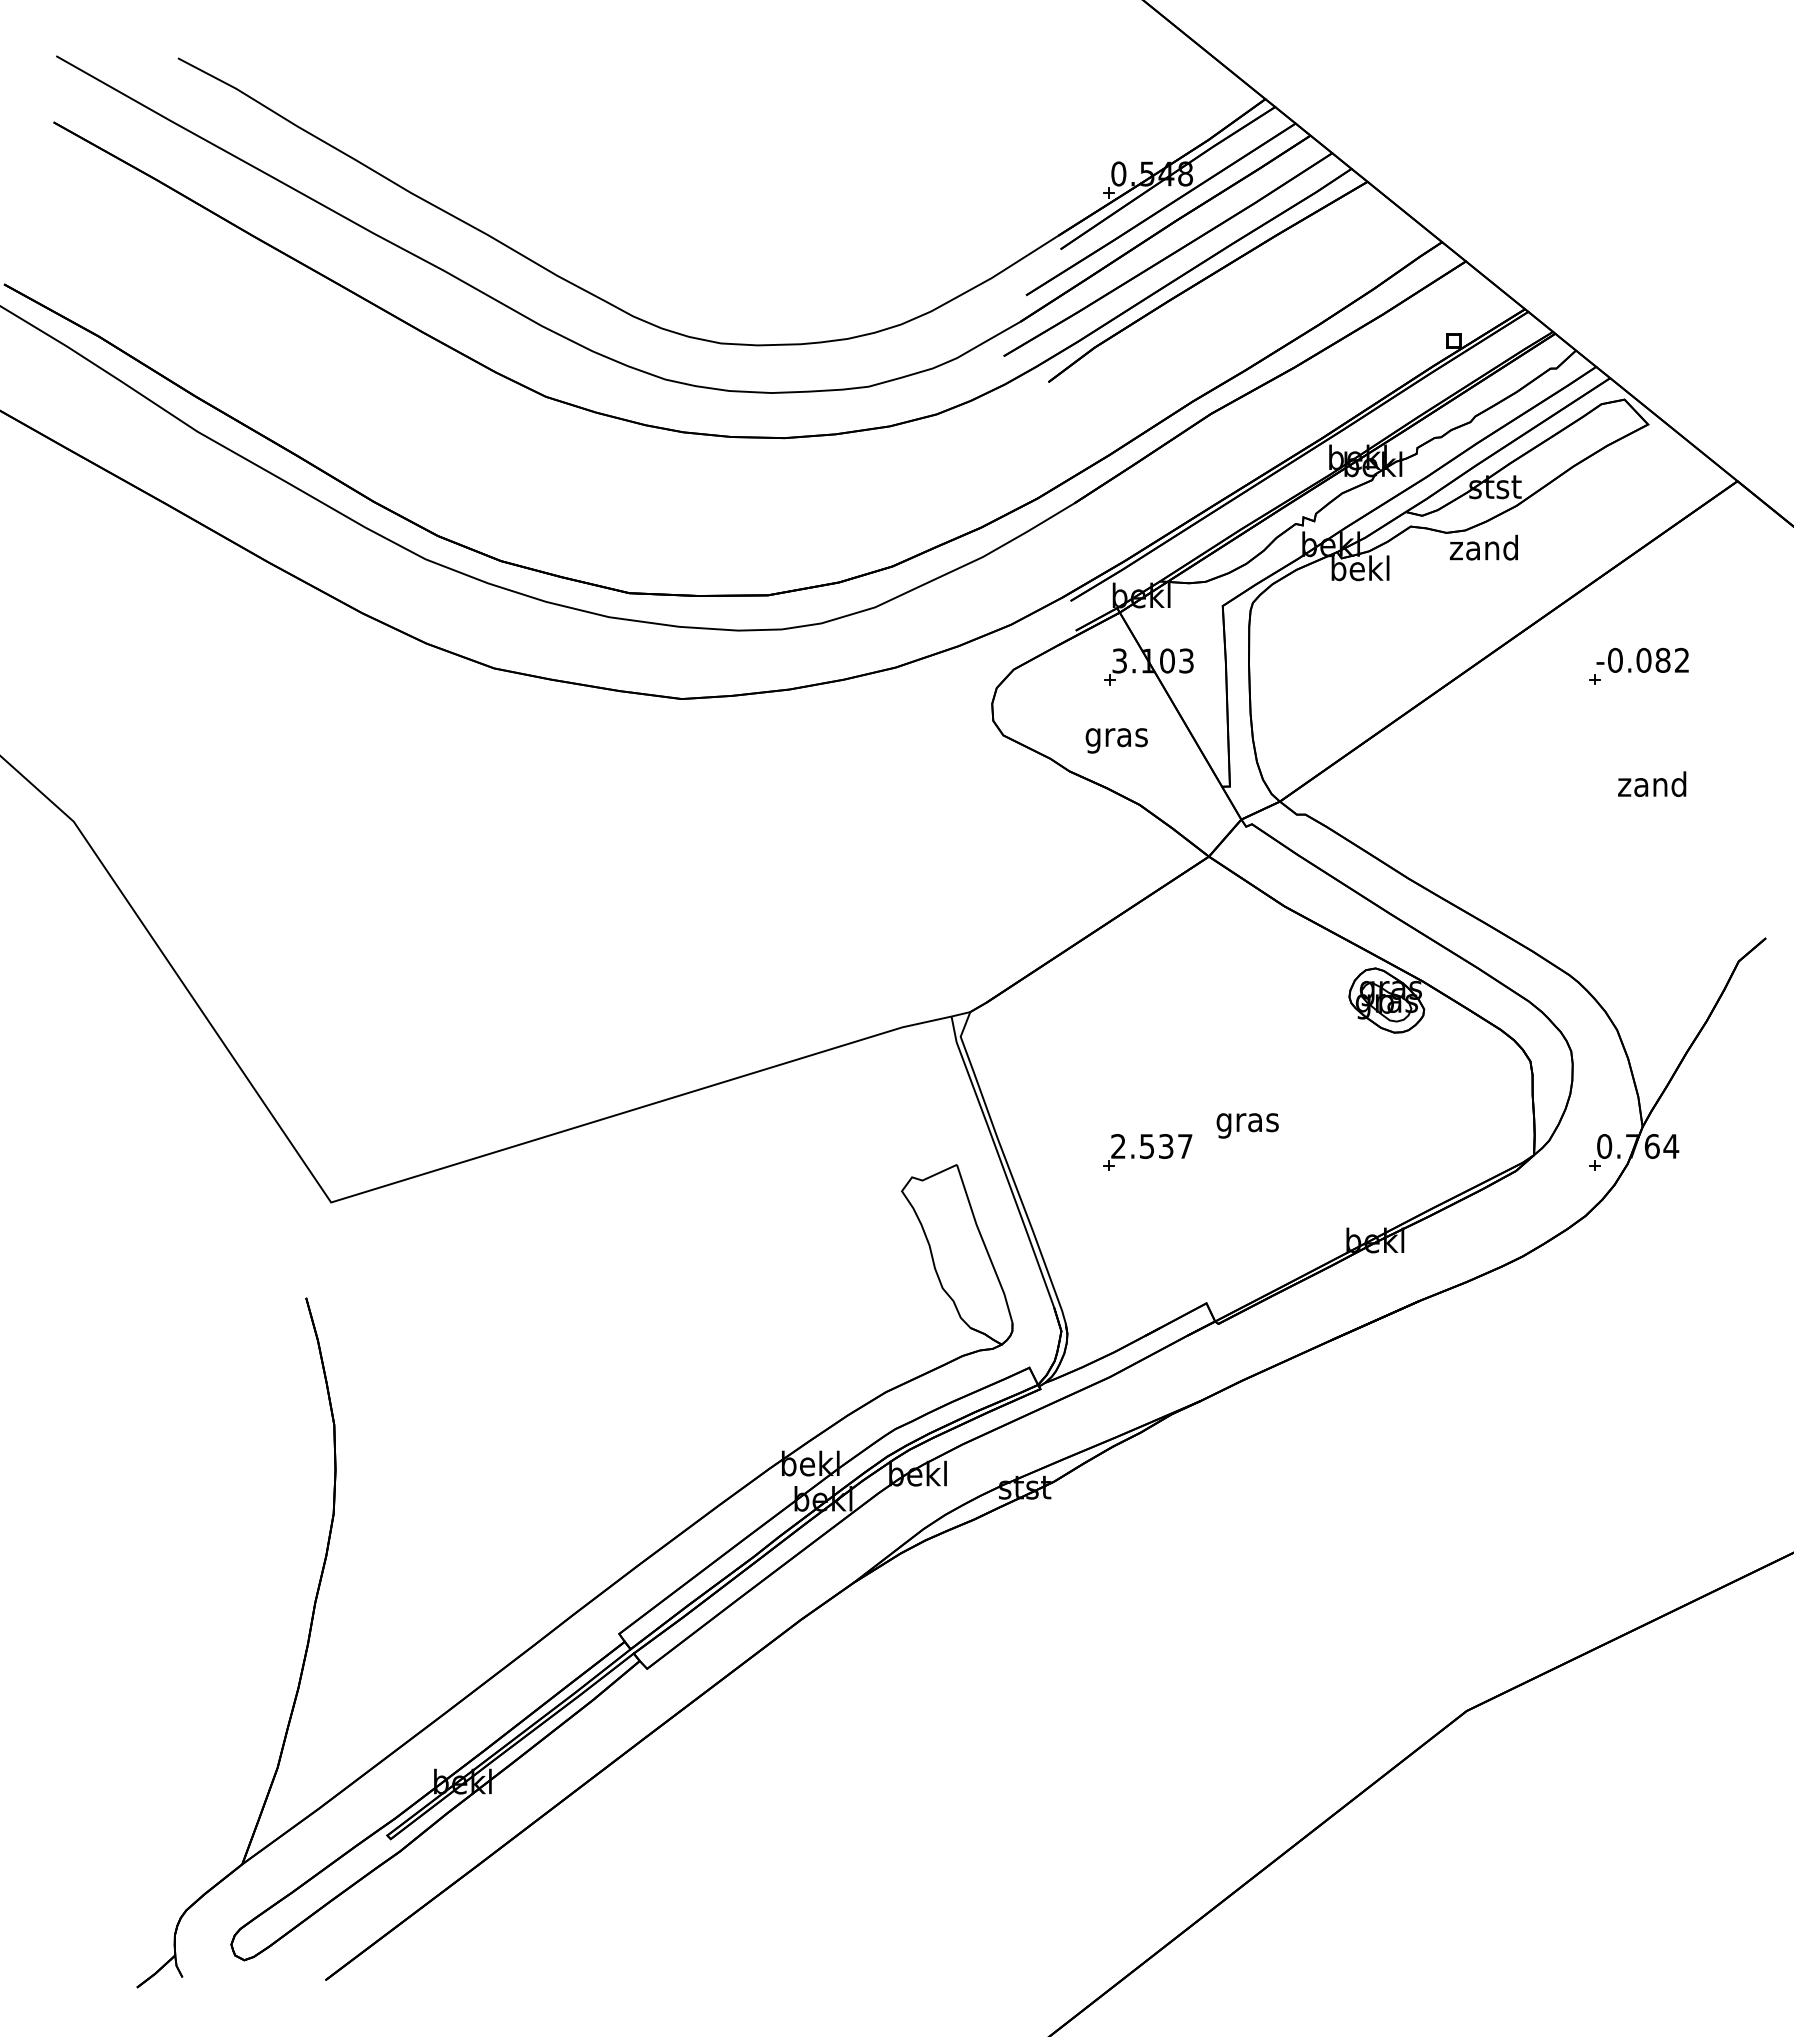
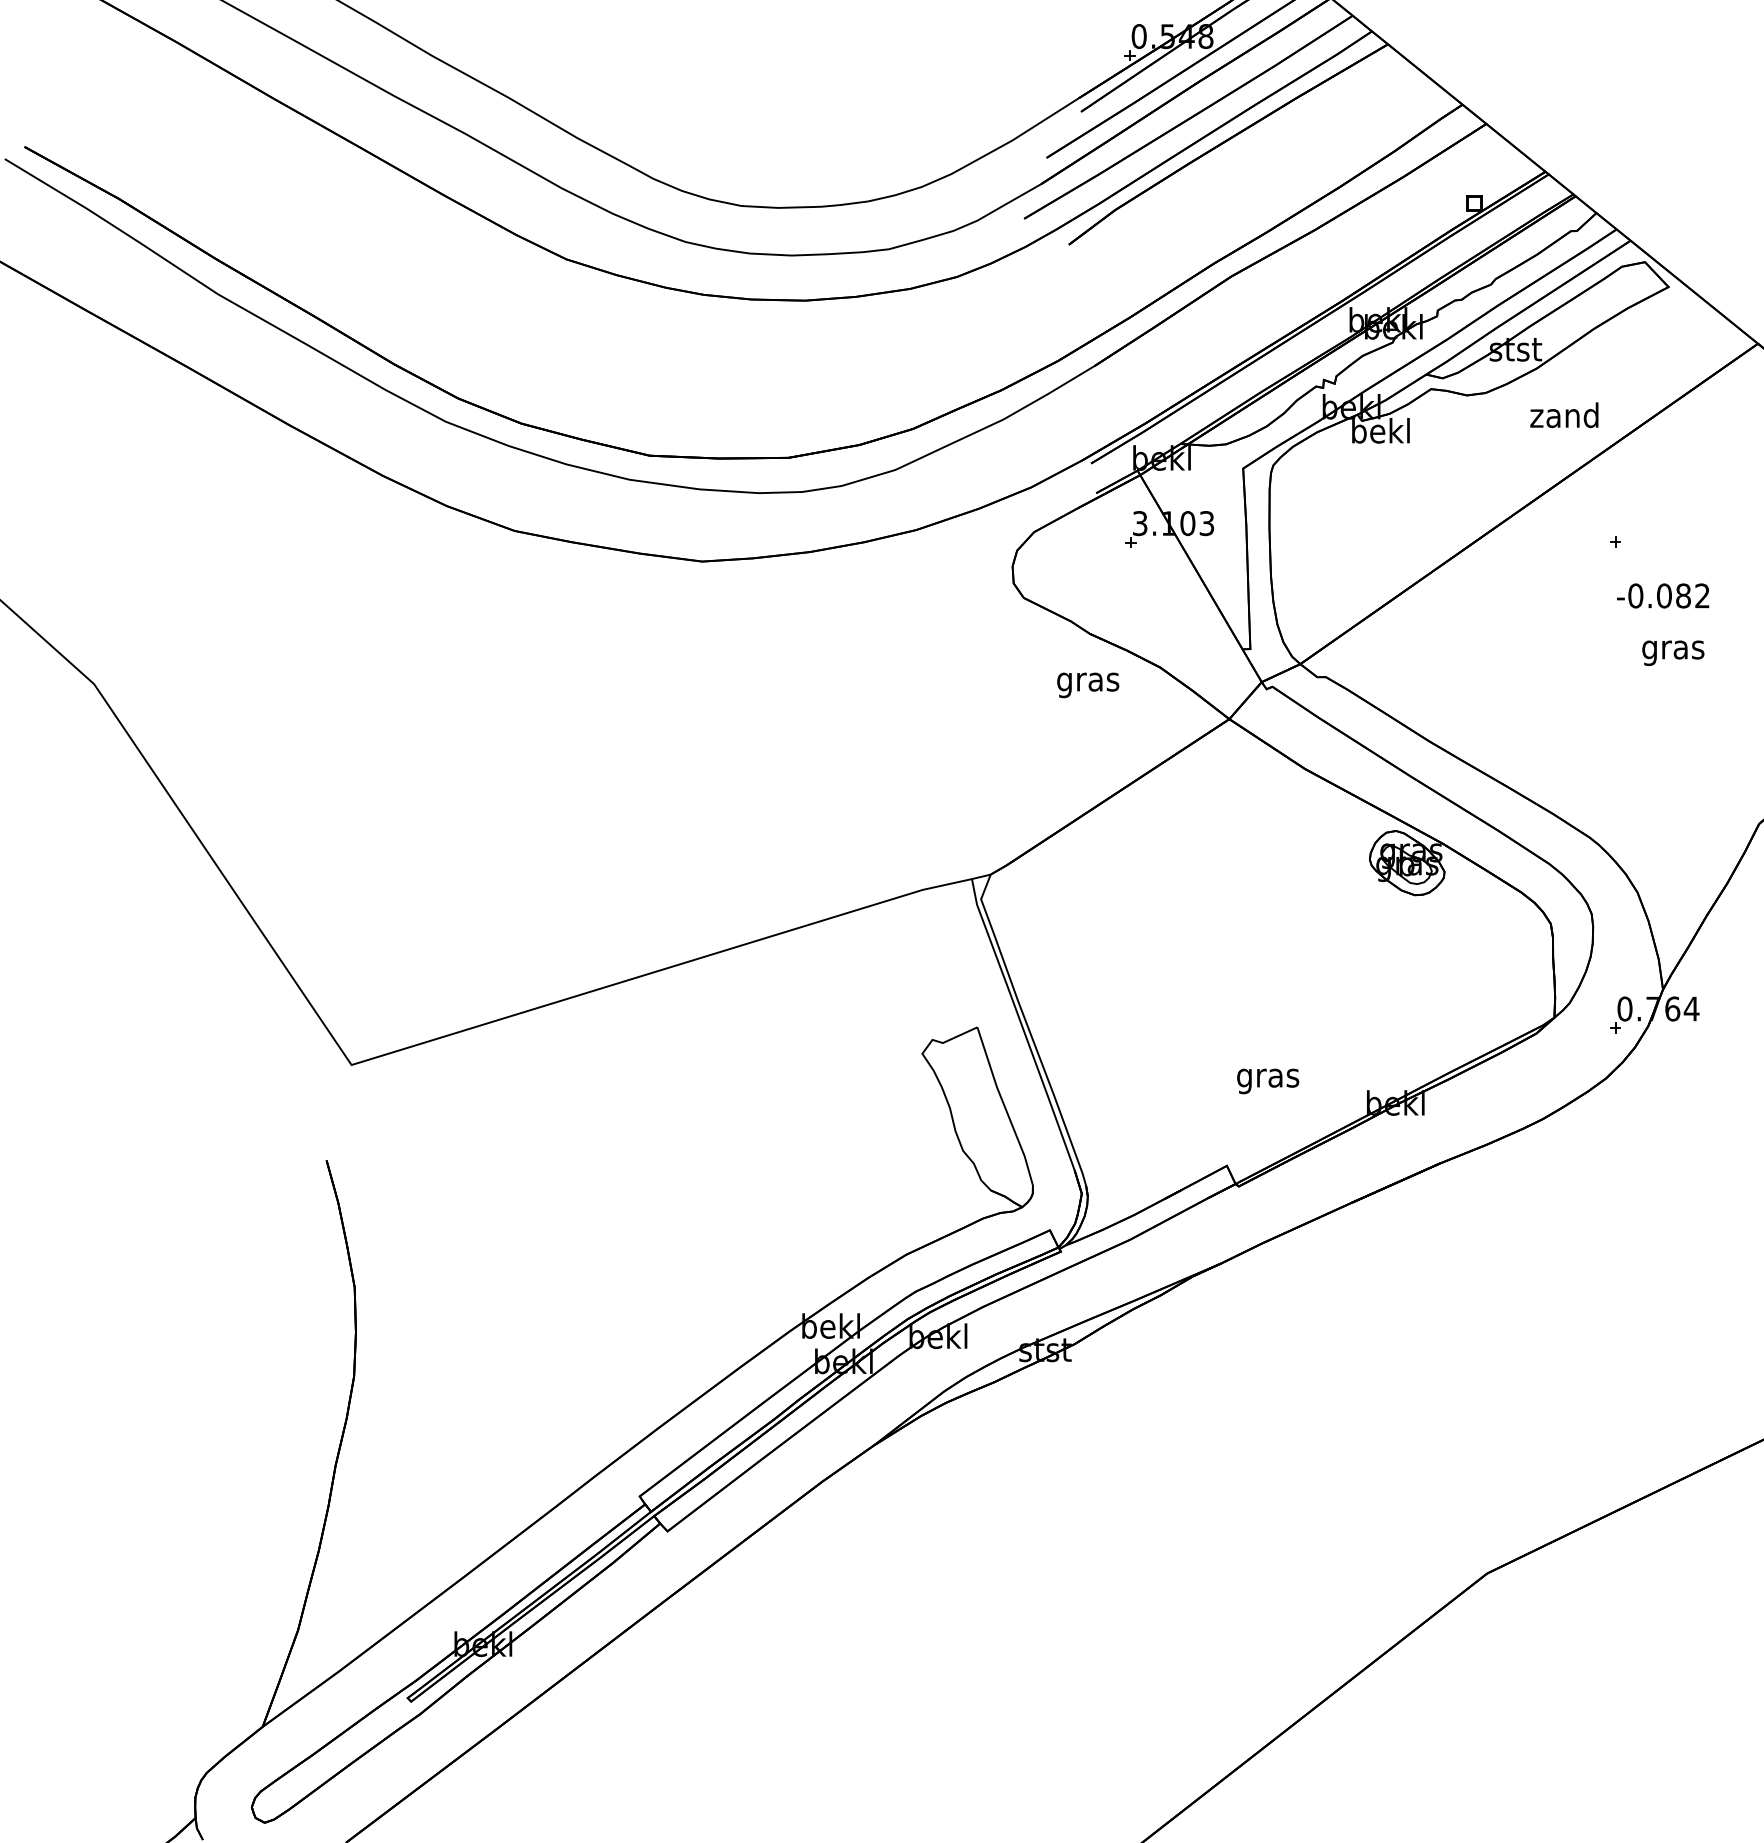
text: (1483, 547) -> (1563, 415), moved
text: (1642, 659) -> (1662, 595), moved
text: (1116, 740) -> (1087, 685), moved
text: (1652, 787) -> (1672, 650), zand -> gras
text: (1247, 1125) -> (1267, 1081), moved
part: (1147, 1152) -> (1167, 1015), removed

